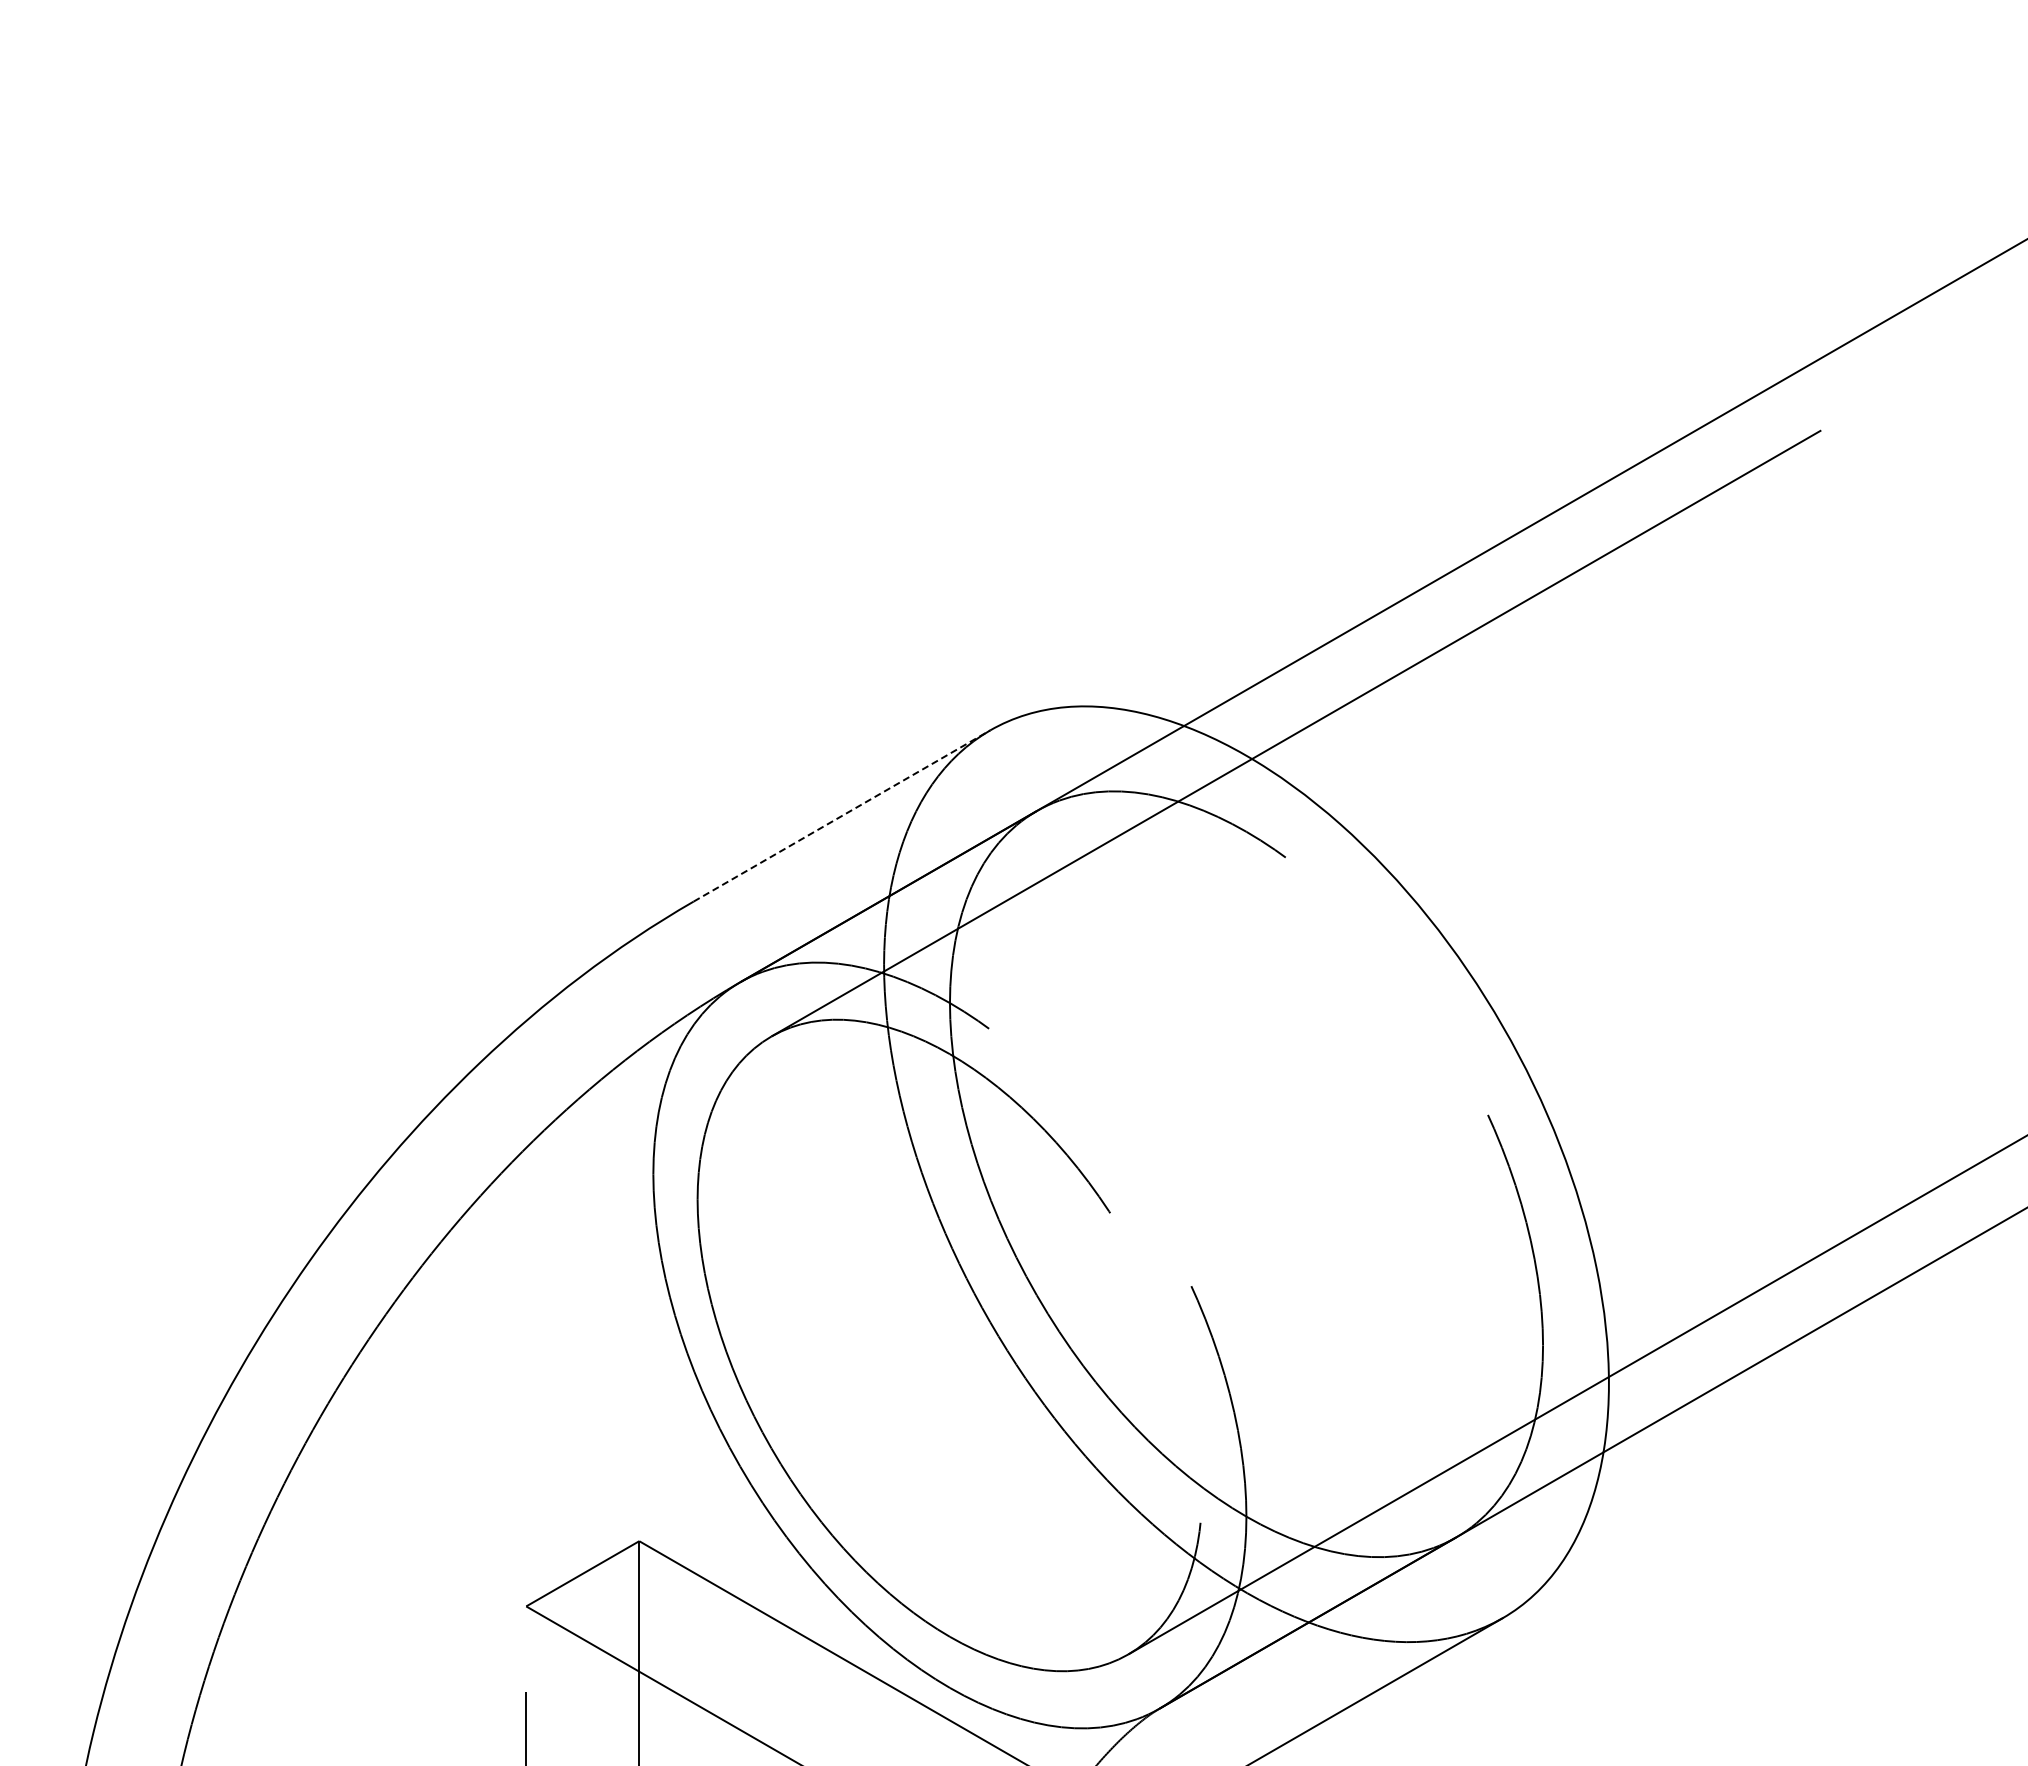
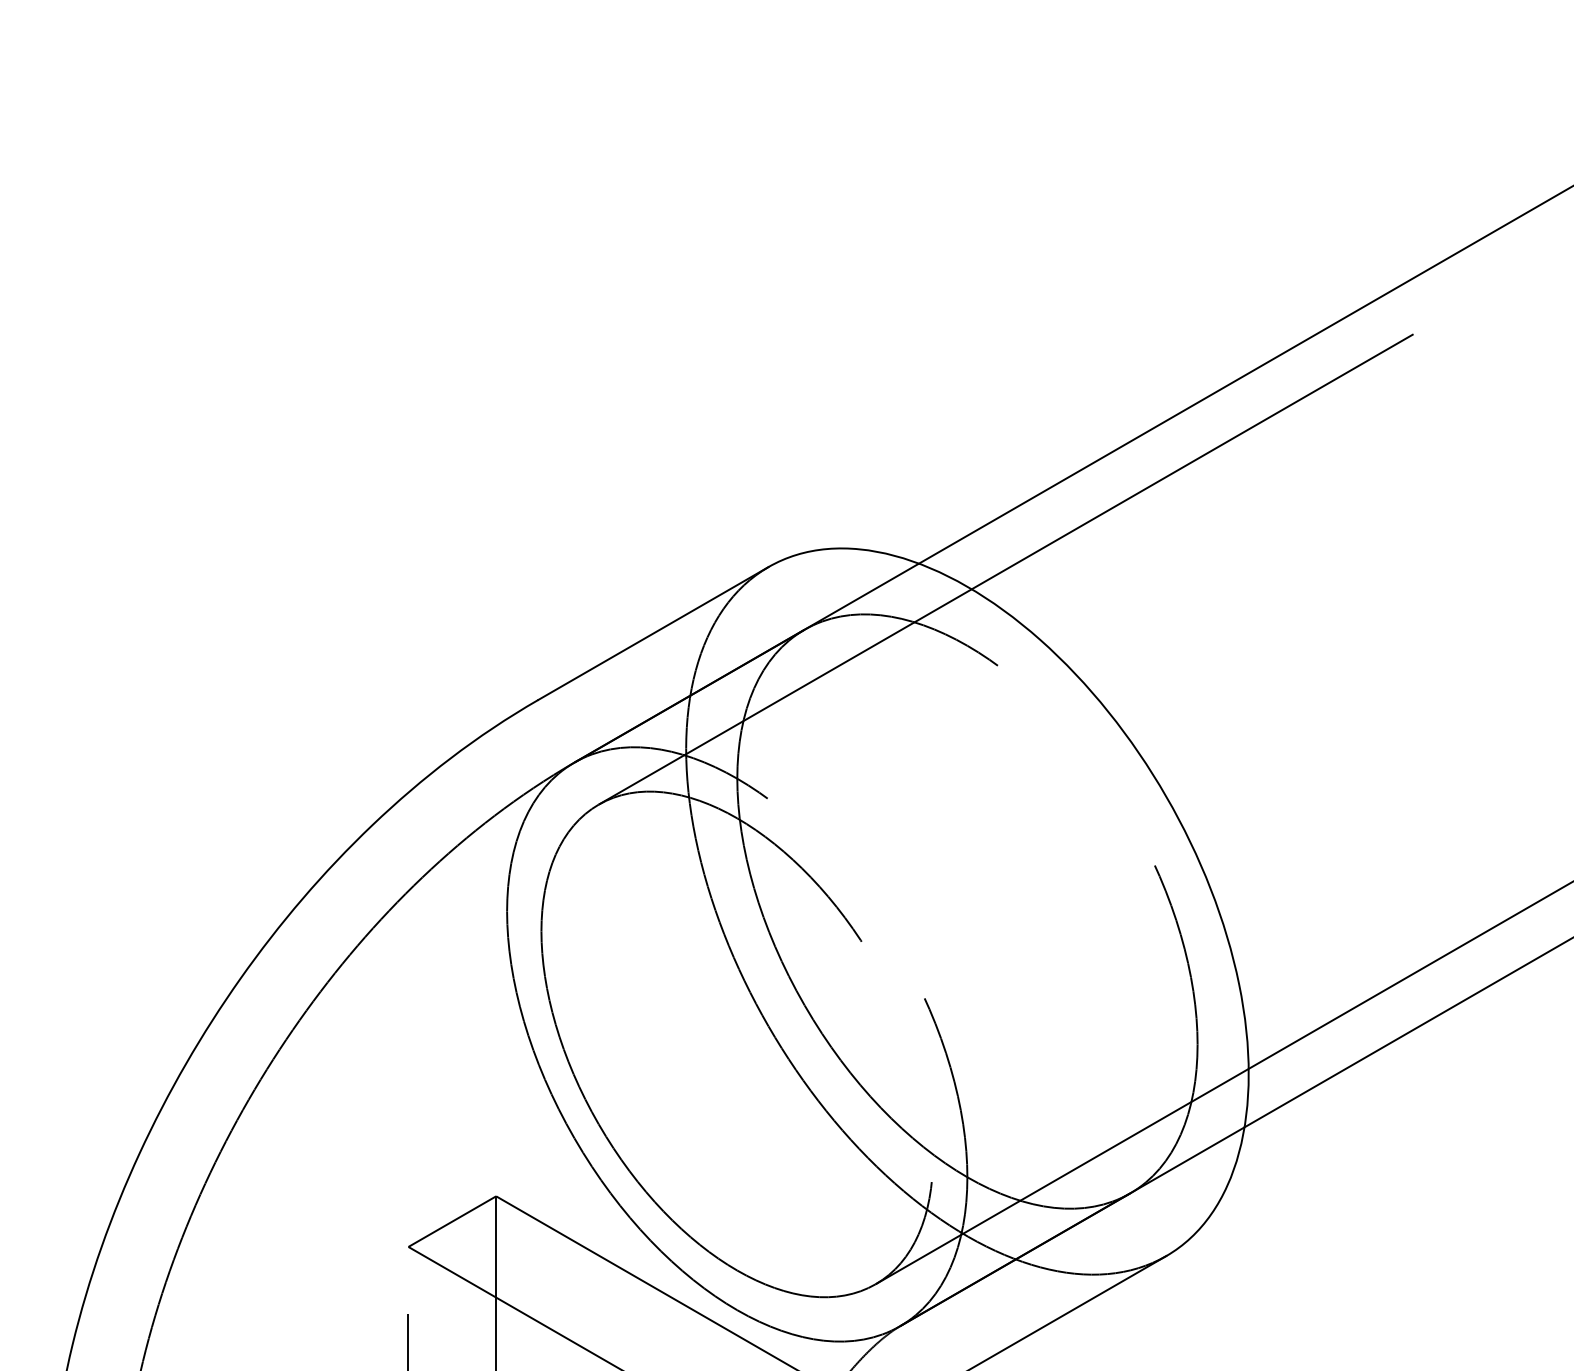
line: (842, 815) -> (653, 633), dashed -> solid

